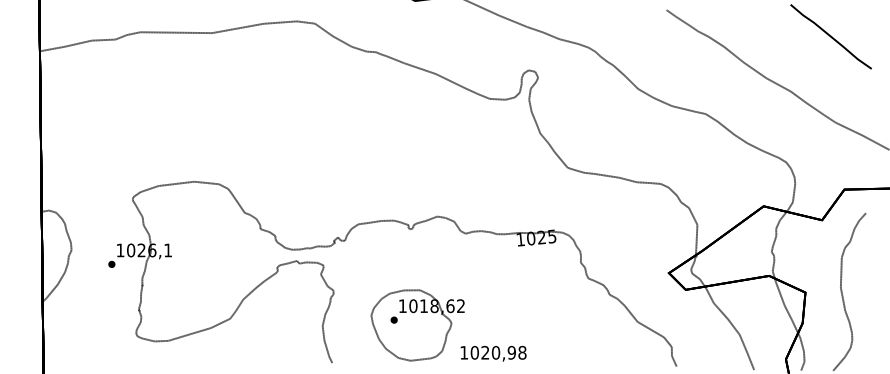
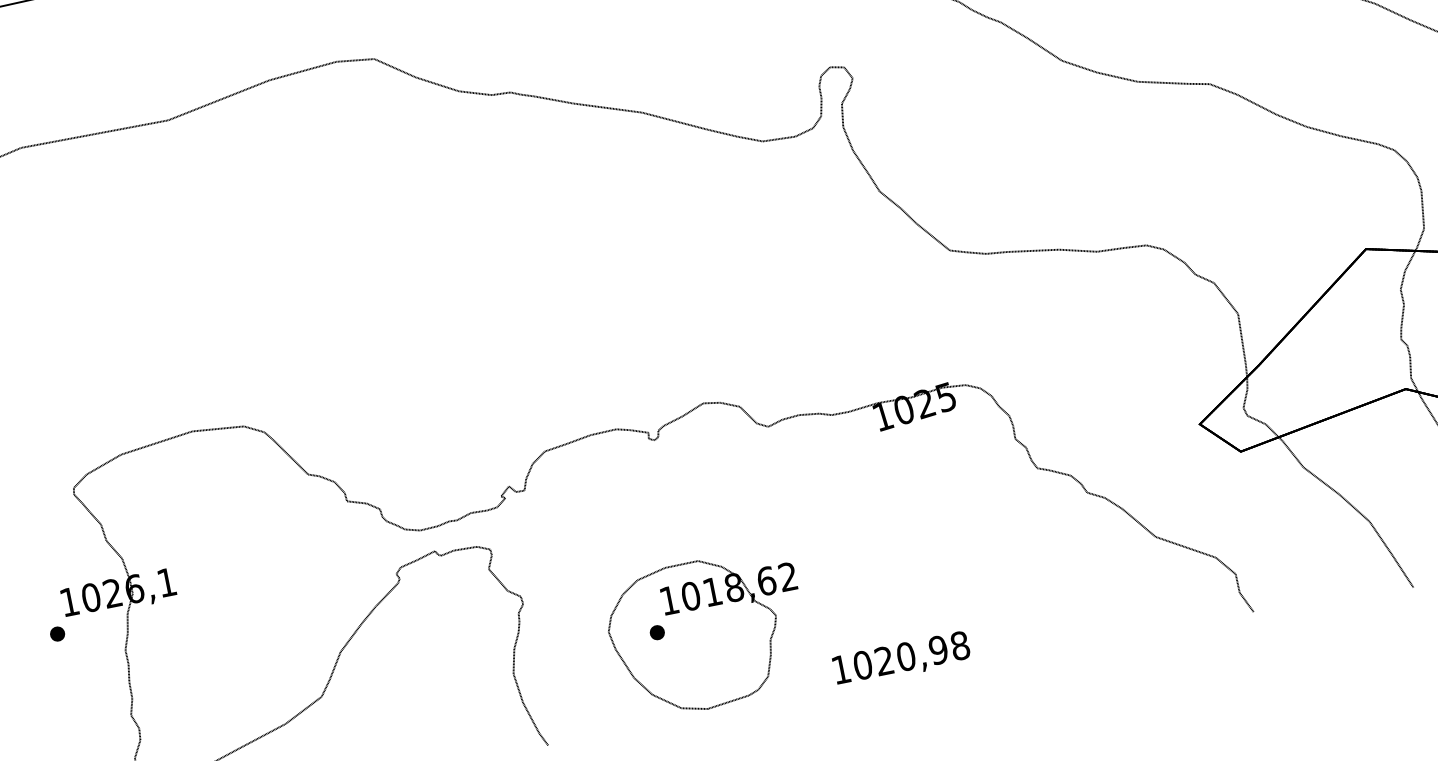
text: (493, 353) -> (901, 659), moved

